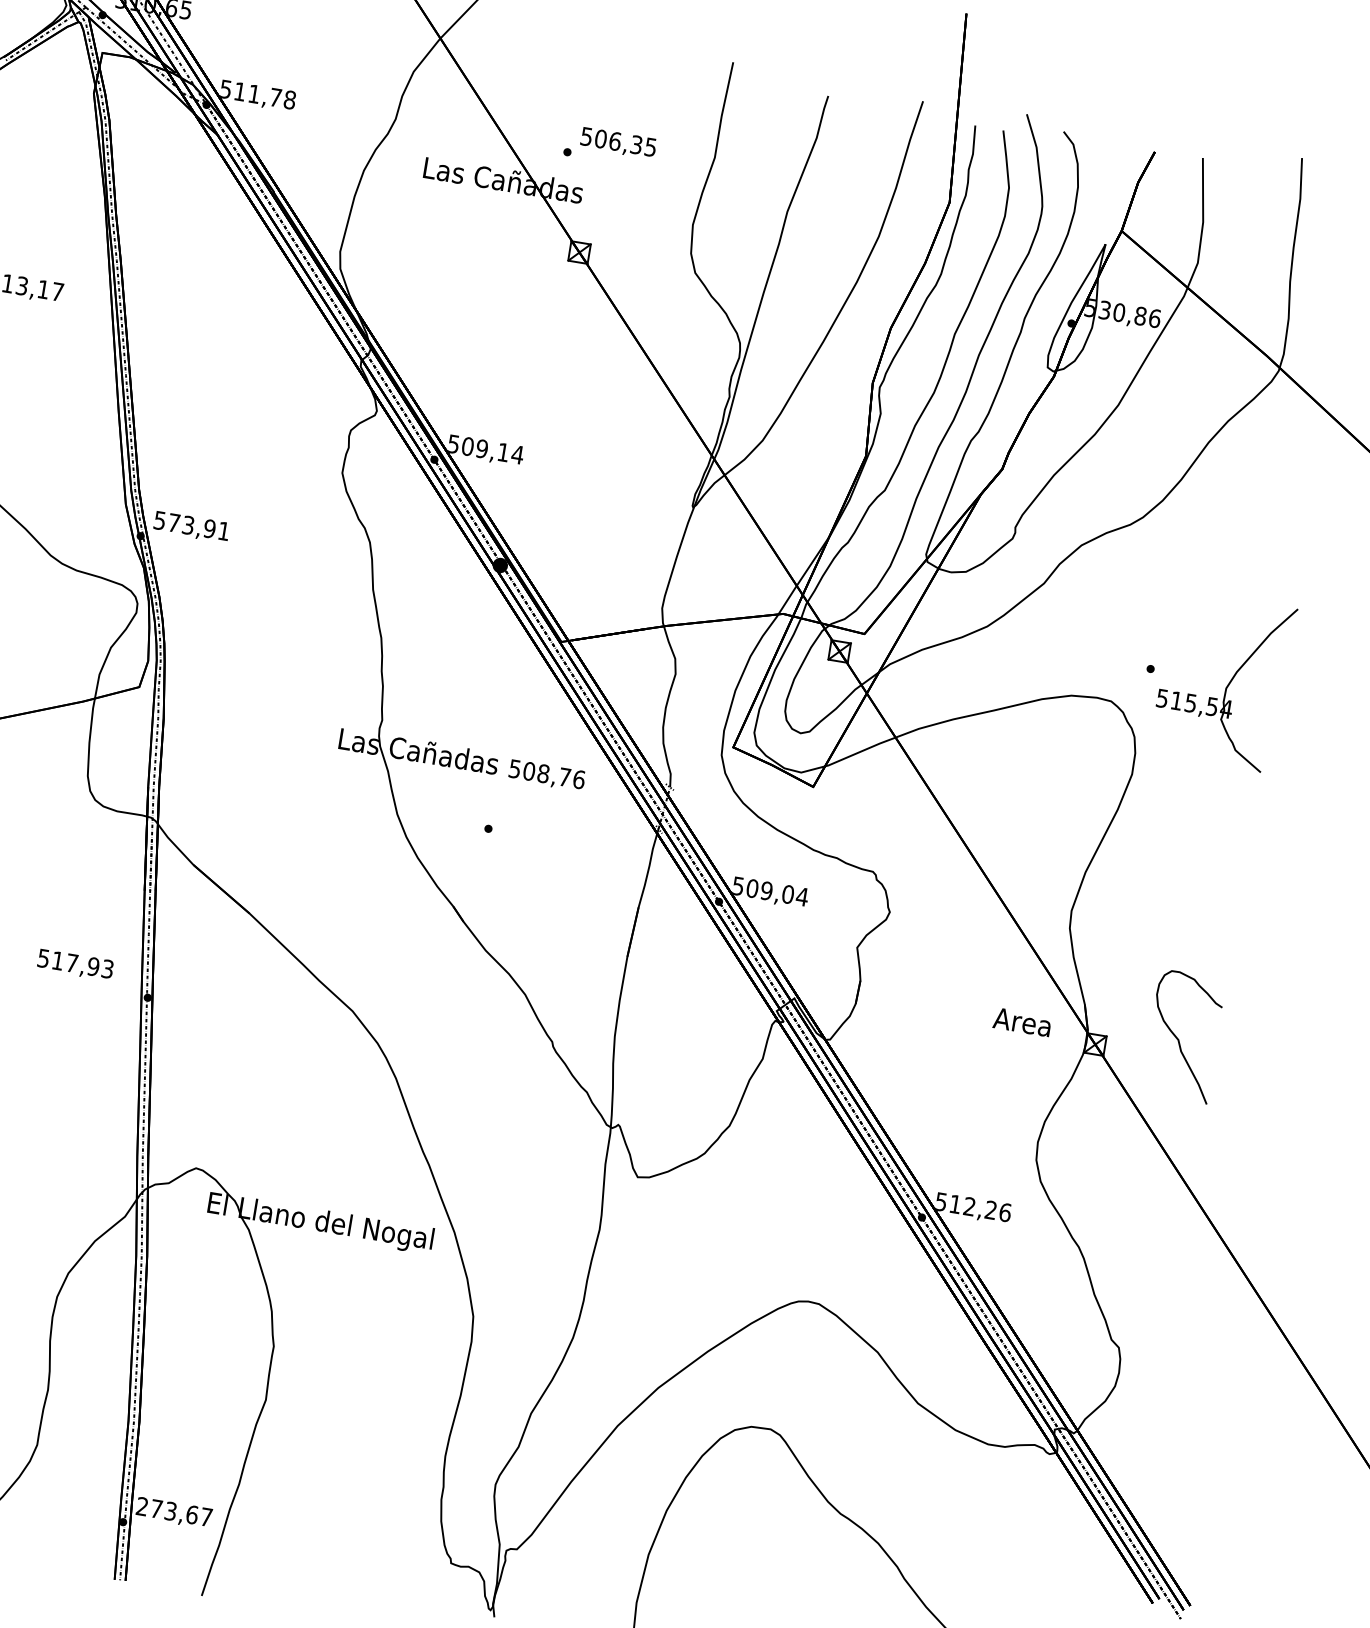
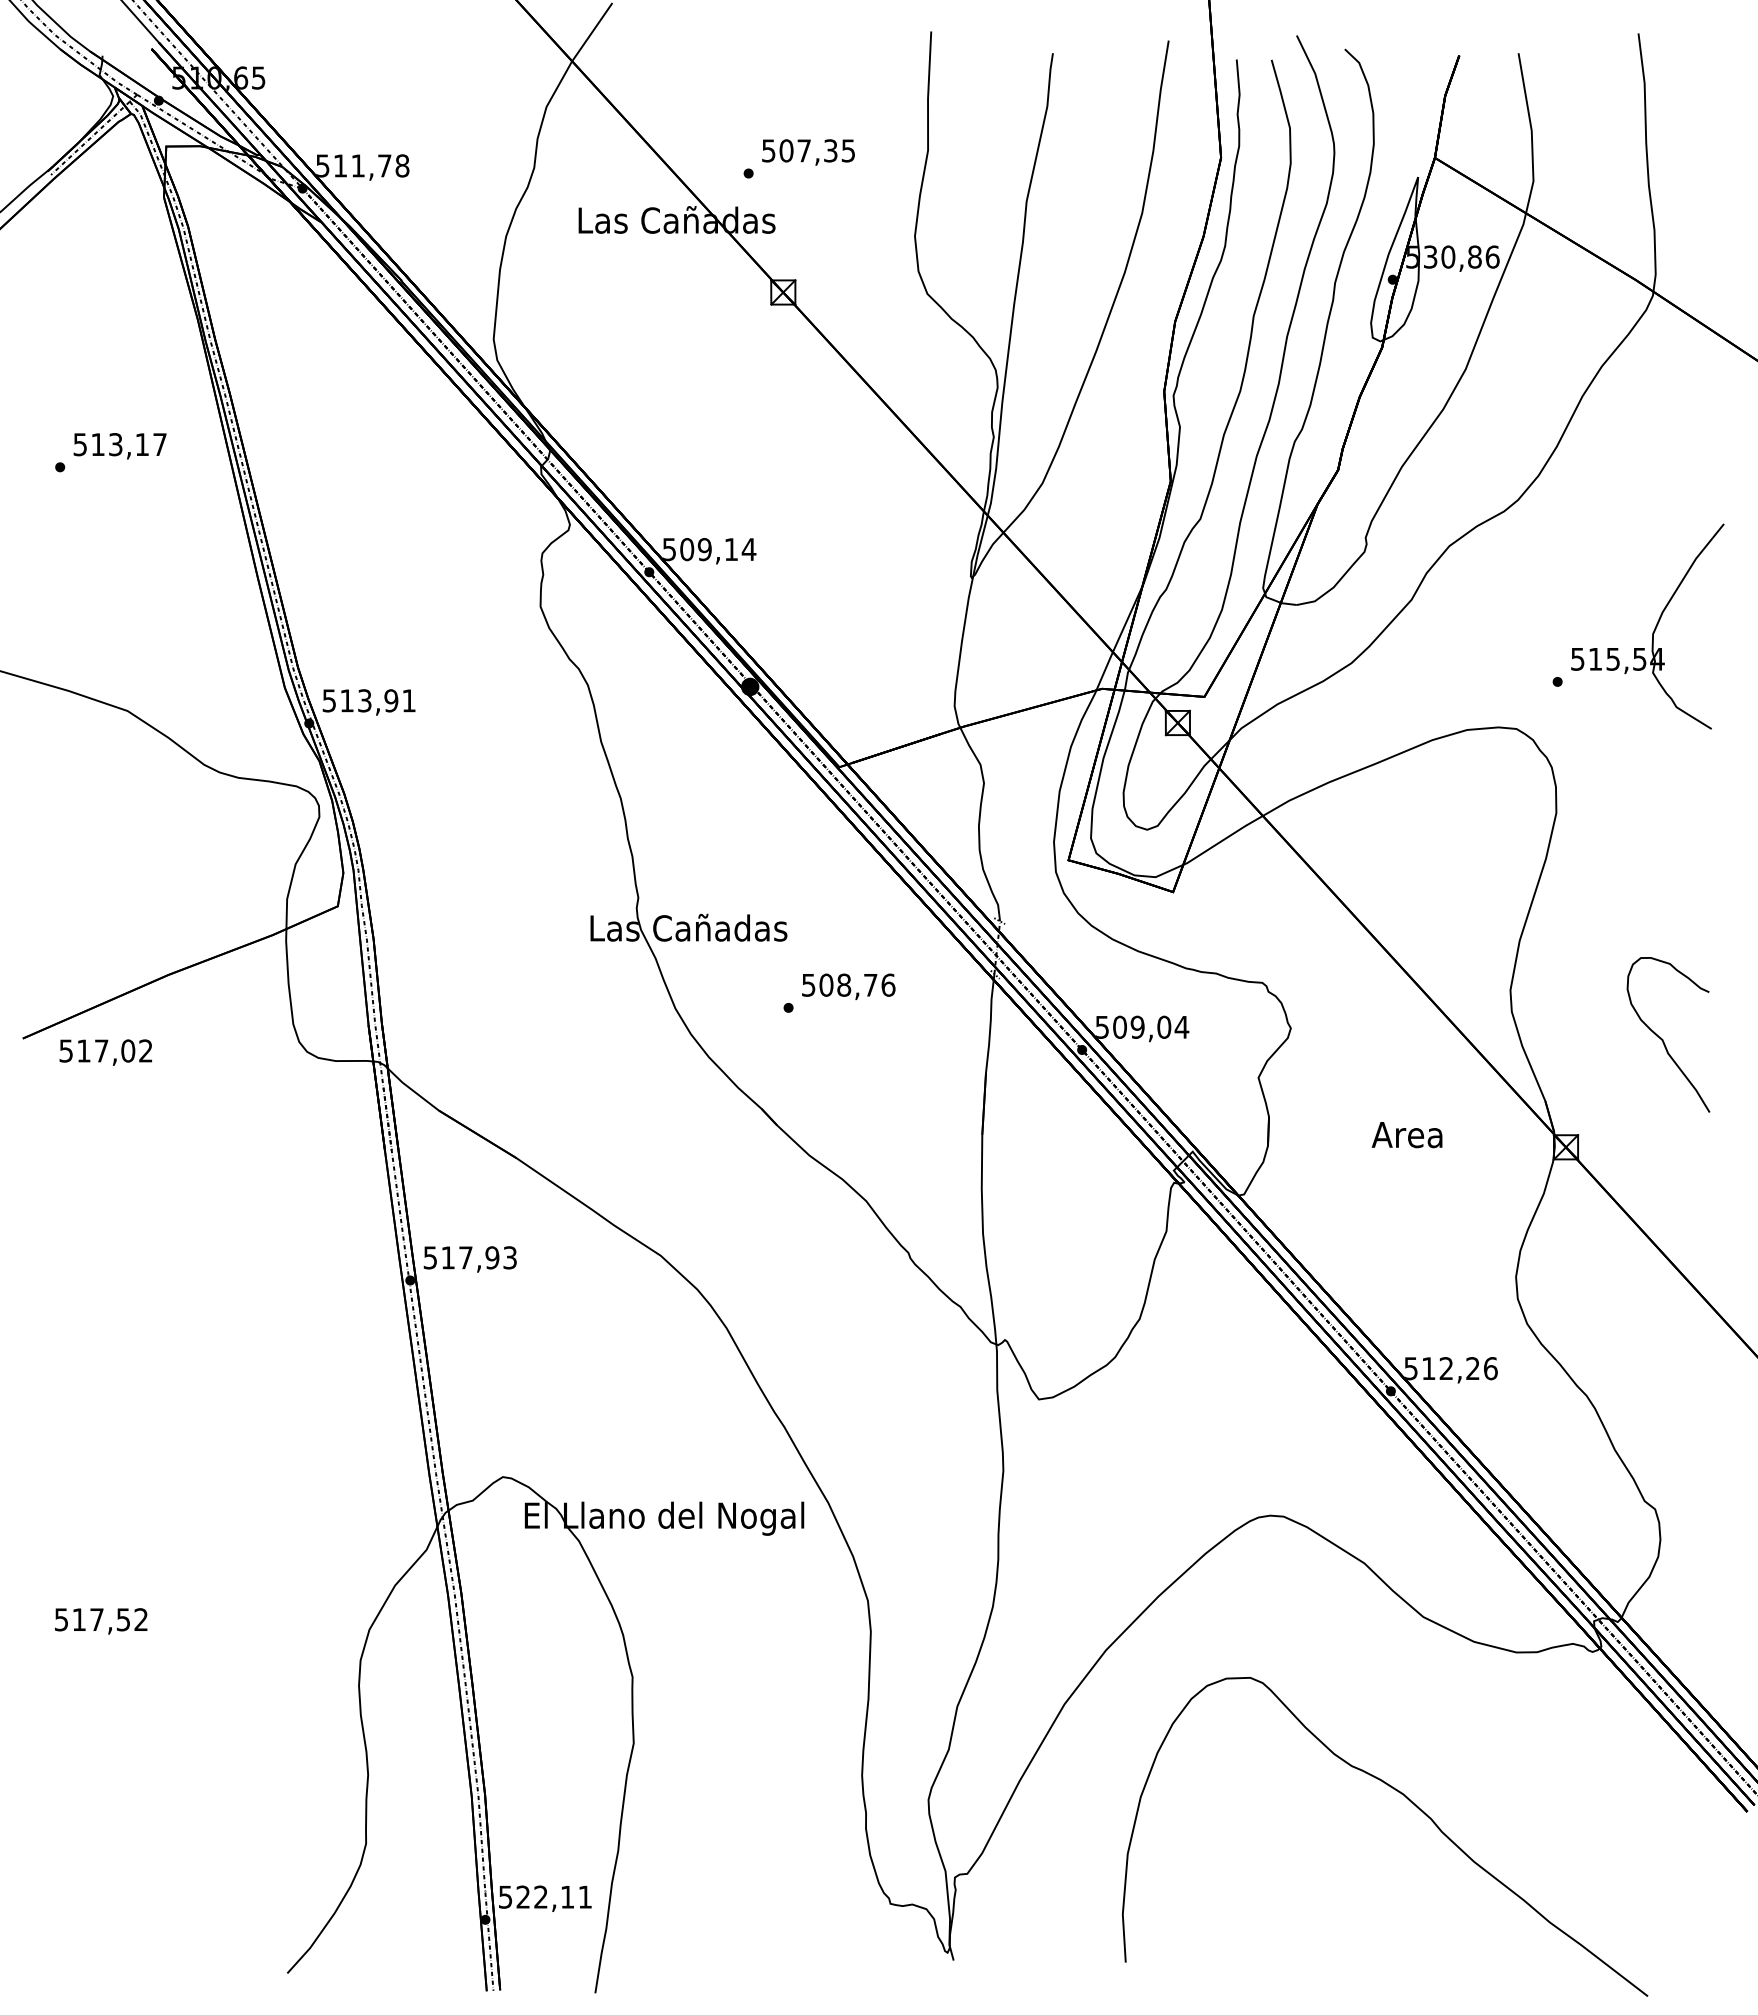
text: (615, 141) -> (804, 150), 506,35 -> 507,35
text: (173, 522) -> (346, 700), 573,91 -> 513,91
part: (1227, 685) -> (1653, 630), moved
text: (546, 775) -> (848, 986), moved
text: (74, 965) -> (469, 1259), moved
text: (1021, 1022) -> (1406, 1135), moved
curve: (1179, 1039) -> (1663, 1039), moved
text: (173, 1511) -> (544, 1896), 273,67 -> 522,11

